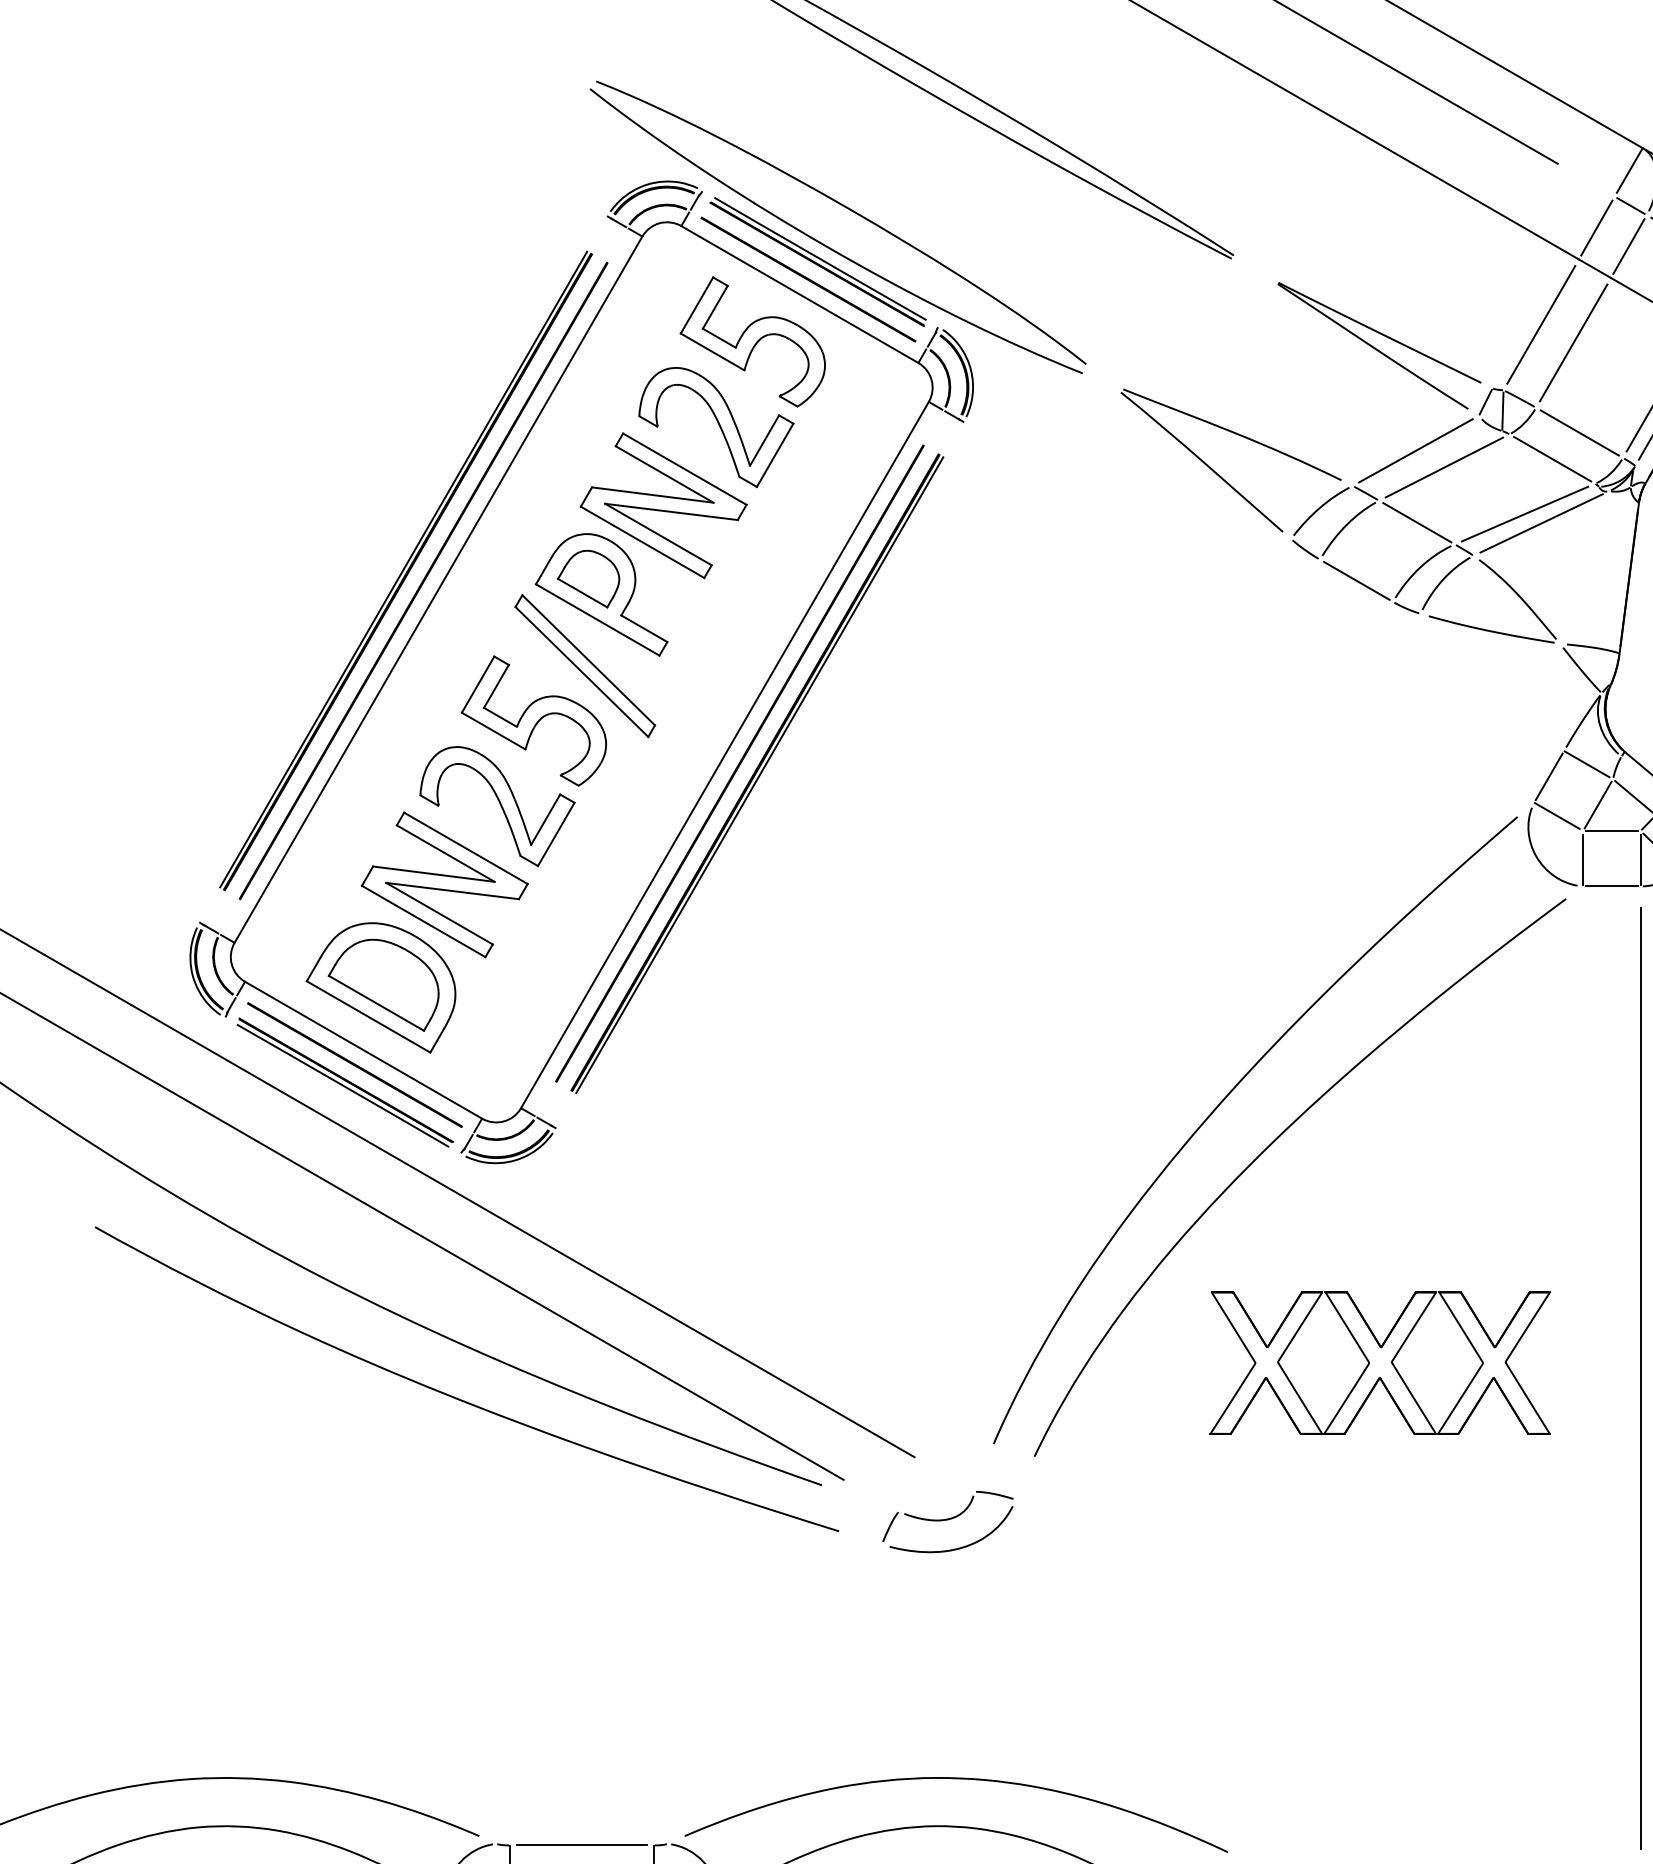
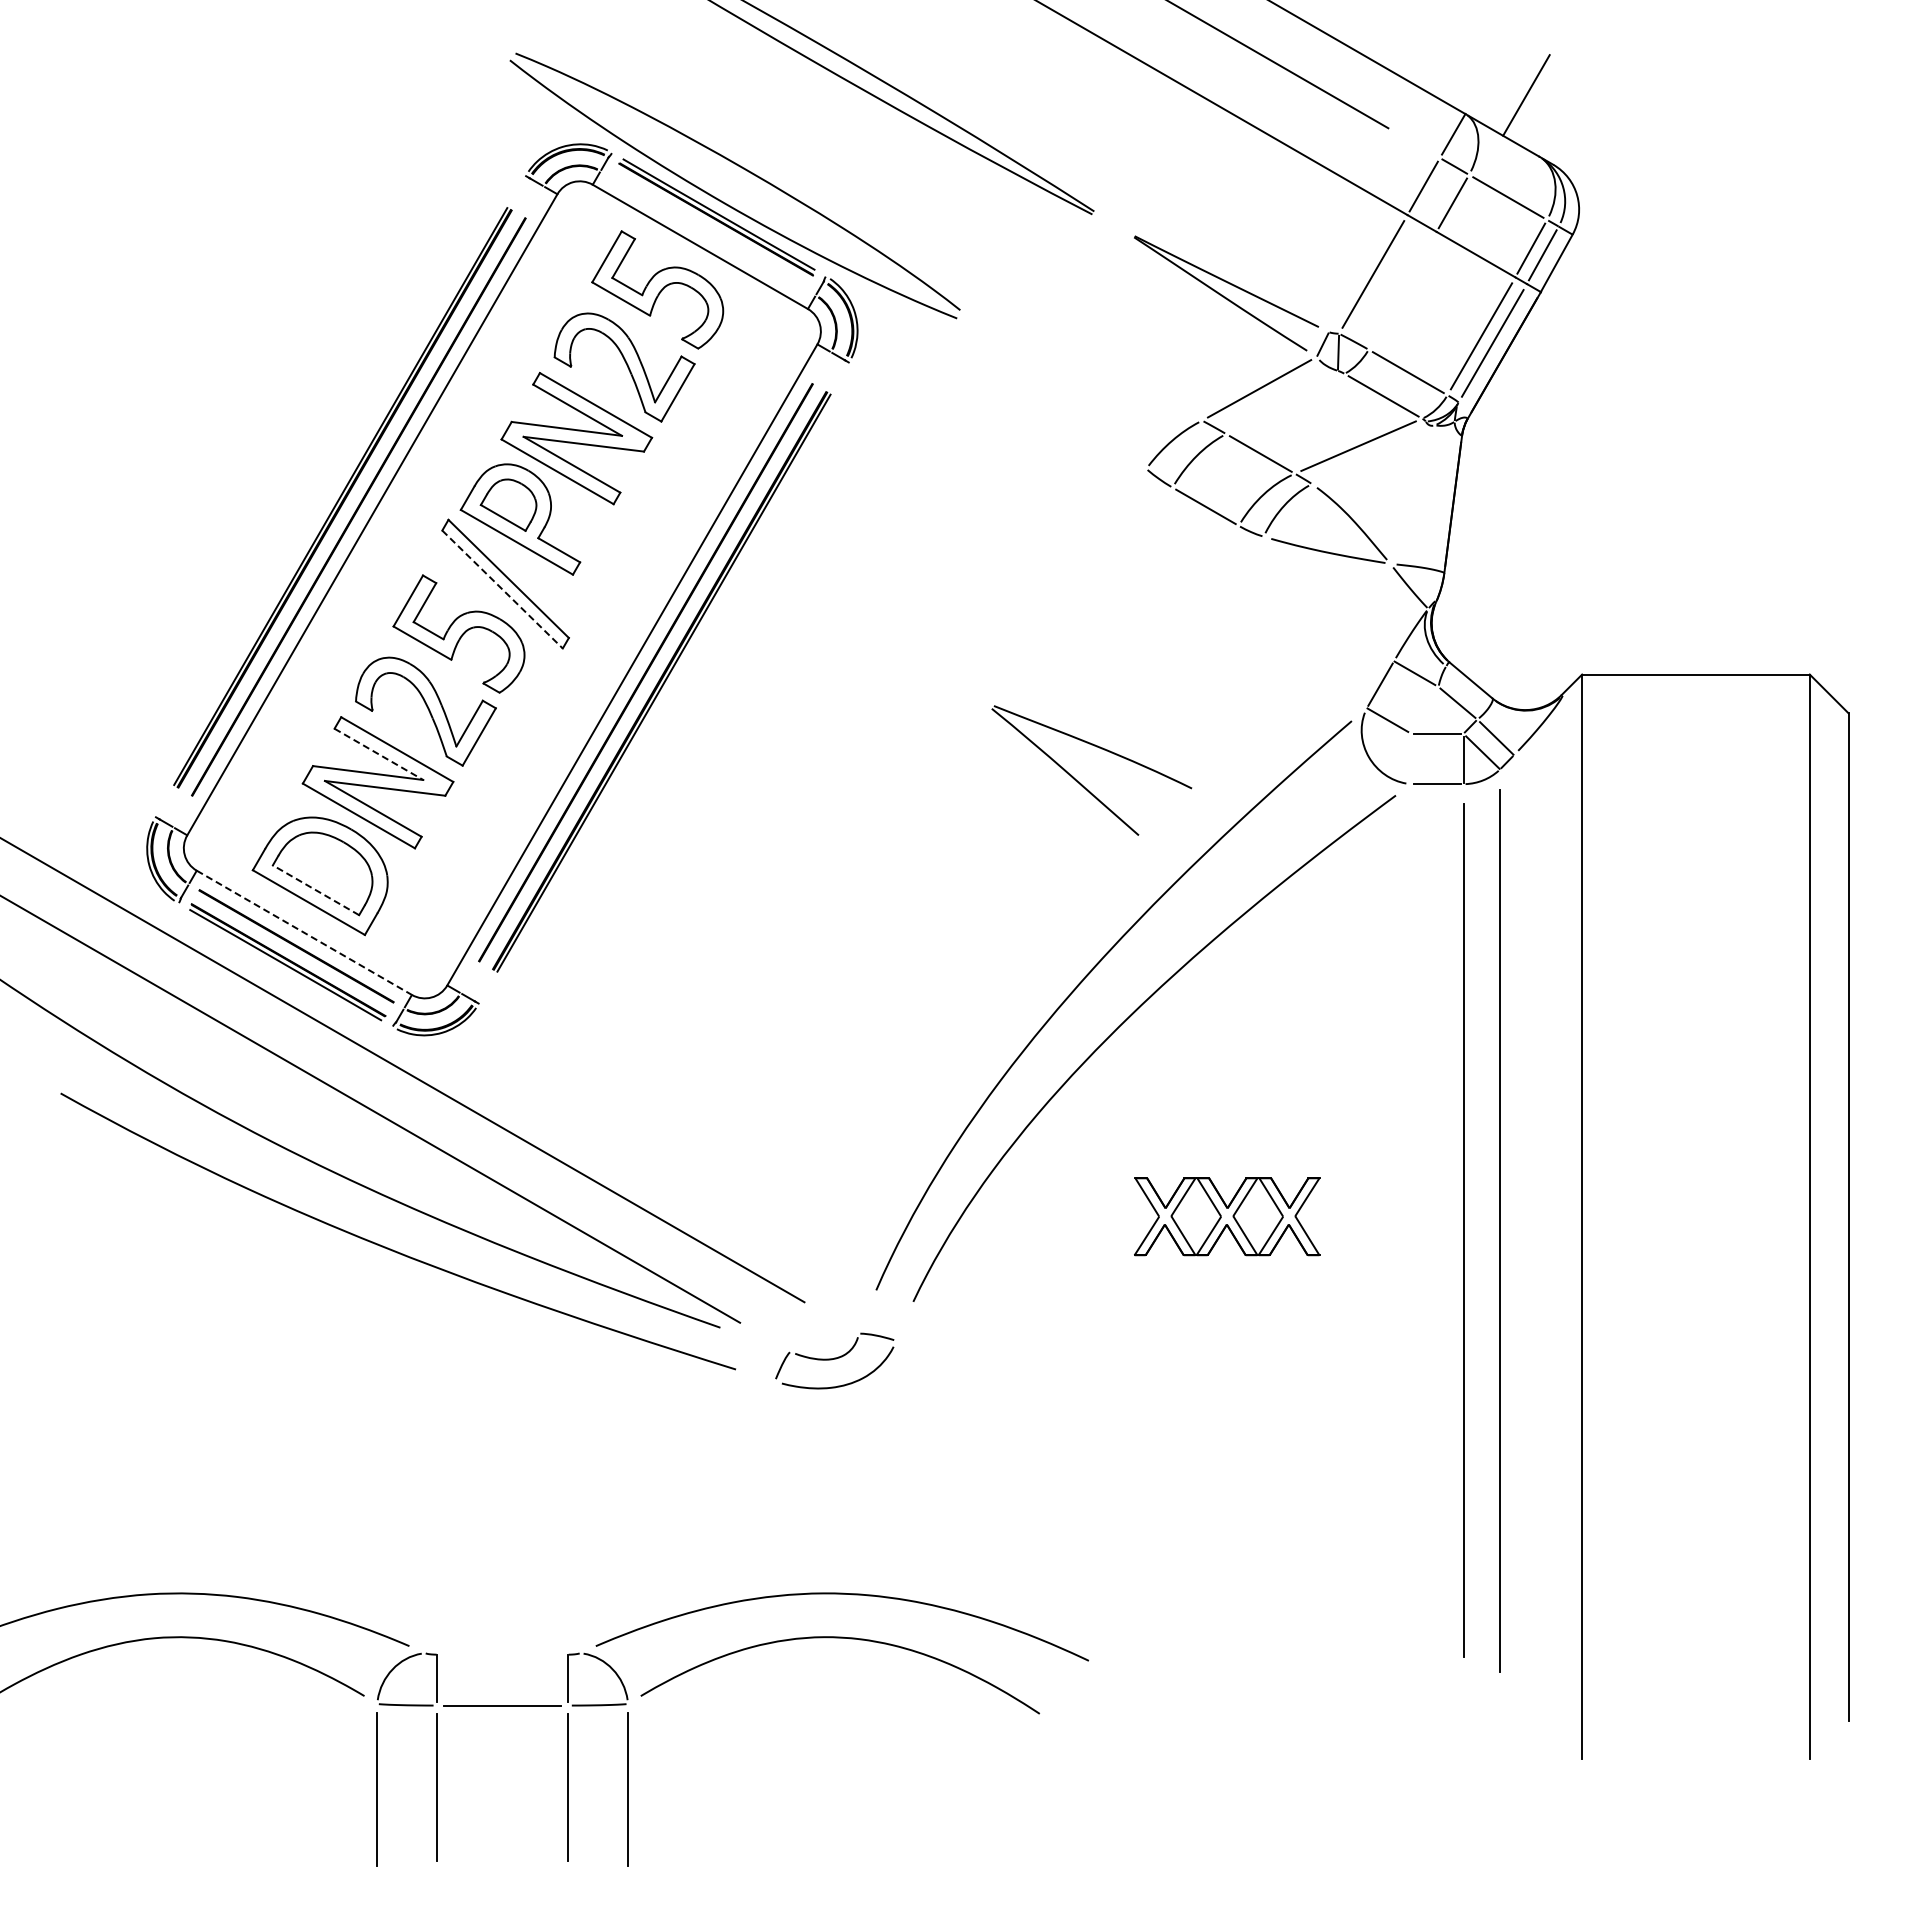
line: (808, 279) -> (708, 233), removed
line: (1573, 342) -> (1402, 290), removed
line: (1444, 467) -> (1285, 403), removed
part: (1217, 472) -> (1079, 781), moved
line: (1541, 523) -> (1373, 454), removed
line: (581, 671) -> (502, 589), solid -> dashed
line: (1597, 805) -> (1424, 710), removed
line: (446, 853) -> (379, 754), solid -> dashed
line: (1583, 860) -> (1411, 760), removed
line: (376, 1003) -> (316, 890), solid -> dashed
line: (363, 1050) -> (304, 933), solid -> dashed
part: (1379, 1362) -> (1226, 1216), size x0.6
line: (581, 1845) -> (502, 1654), removed

